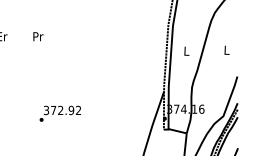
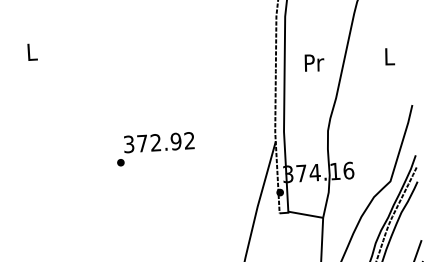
text: (38, 36) -> (32, 51), Pr -> L
text: (186, 50) -> (313, 61), L -> Pr
text: (59, 113) -> (153, 148), moved

